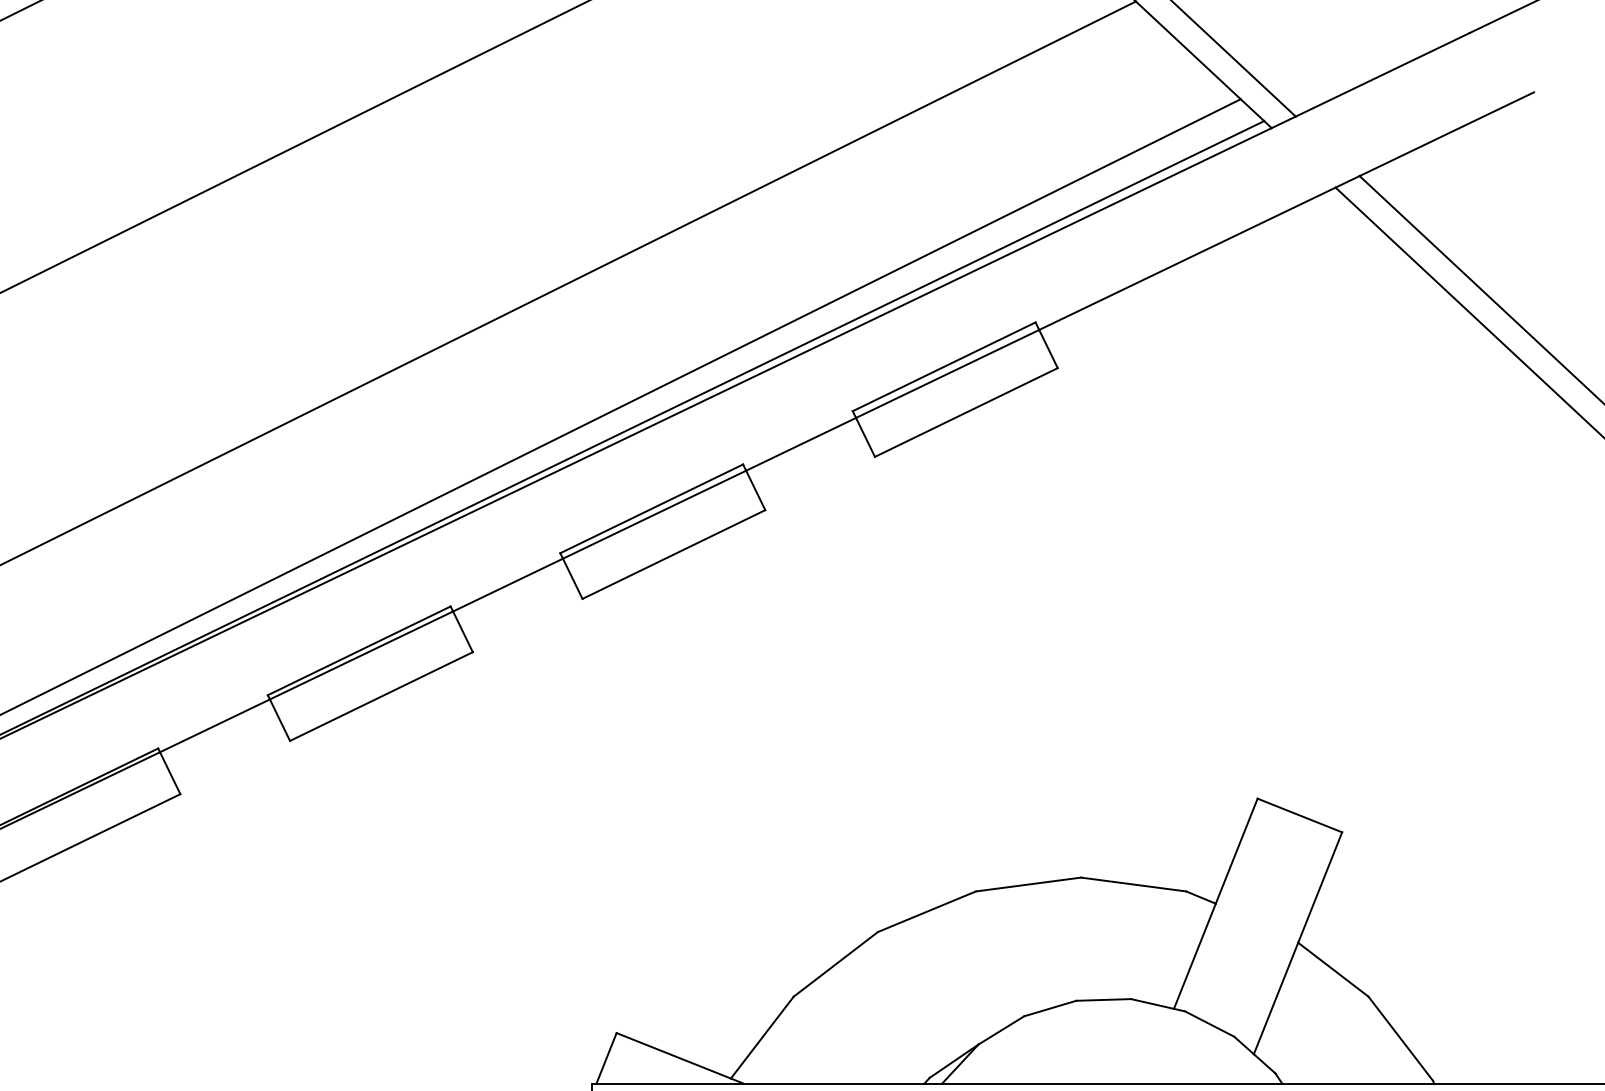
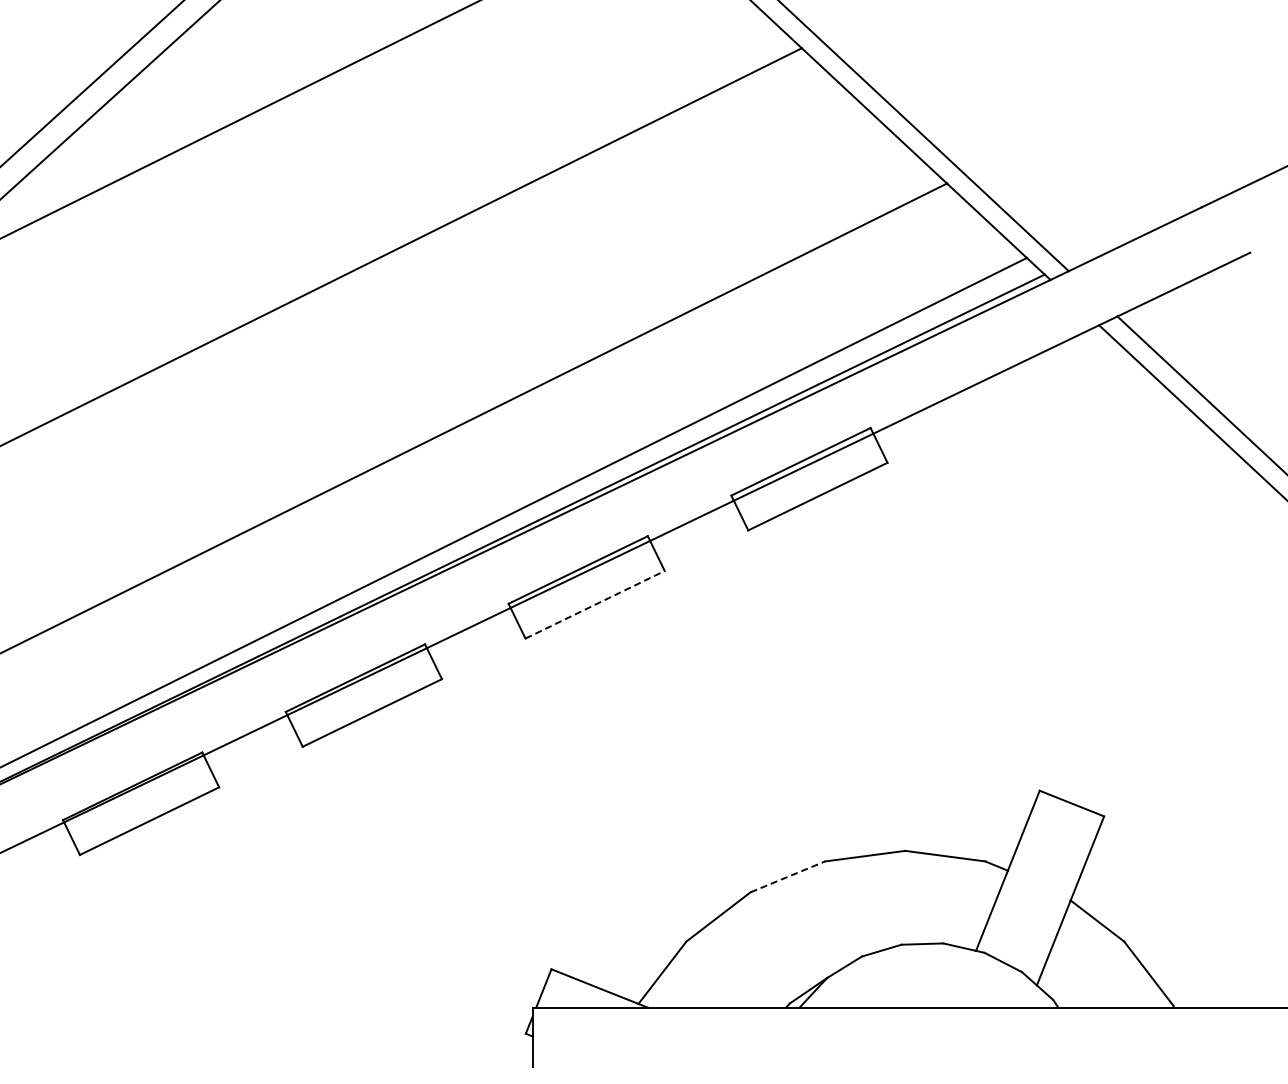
line: (674, 554) -> (595, 604), solid -> dashed
line: (927, 911) -> (788, 876), solid -> dashed

